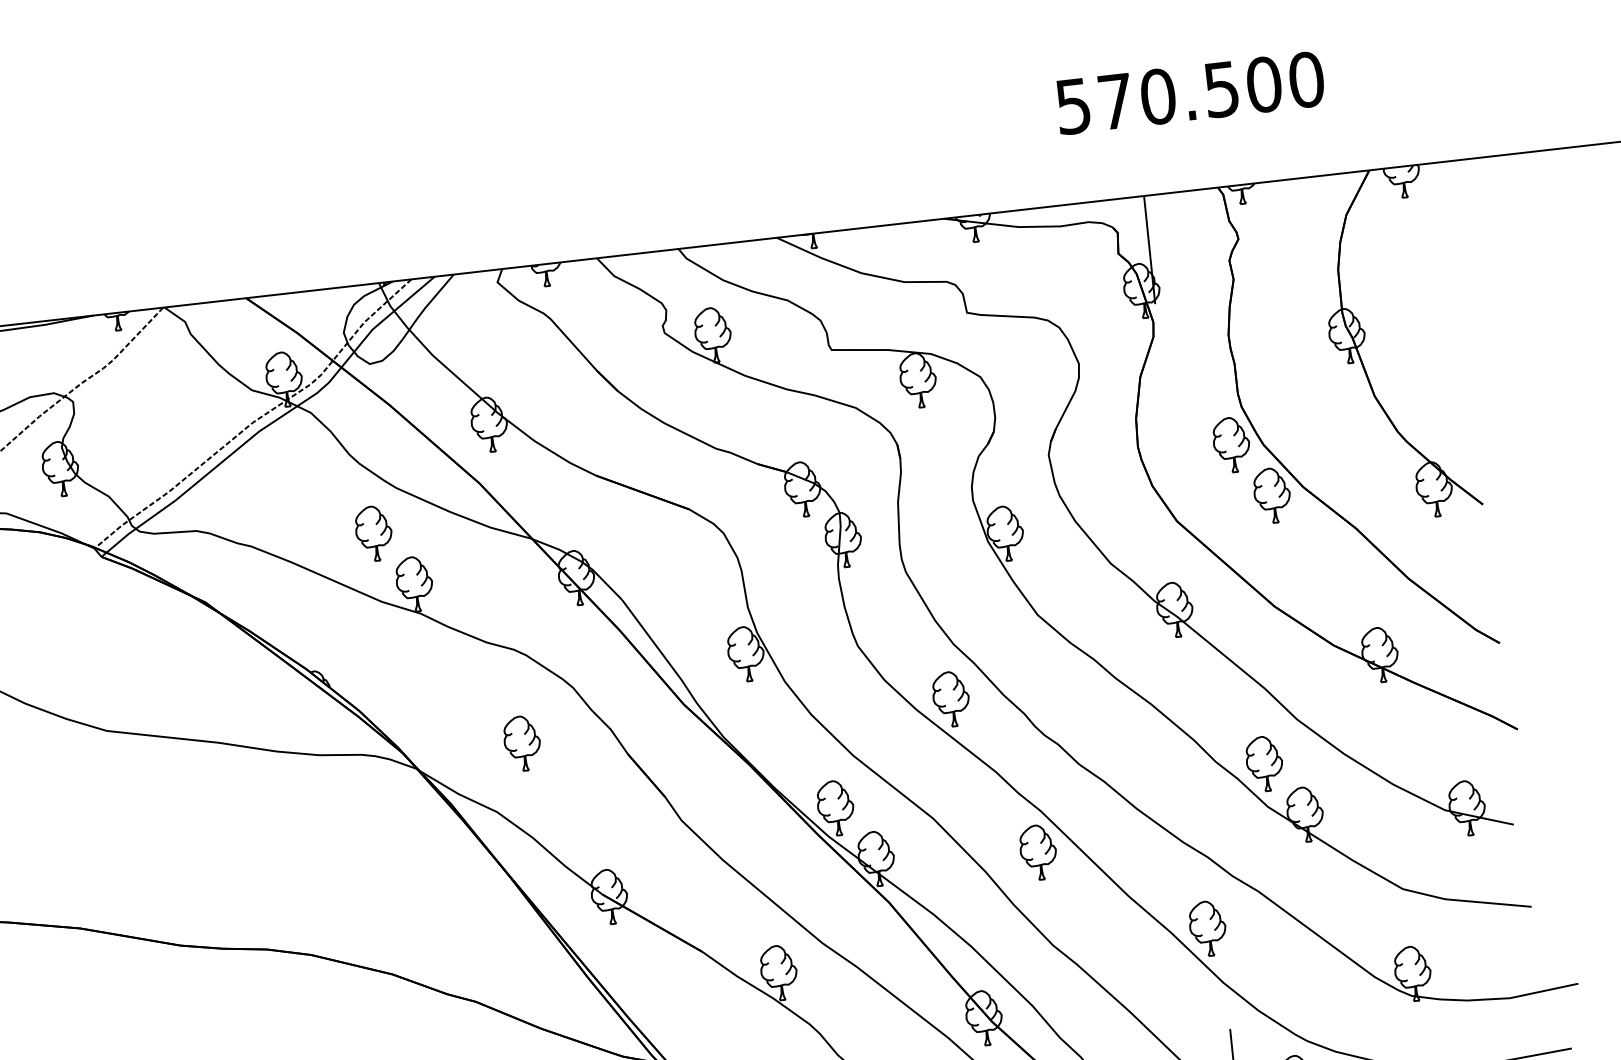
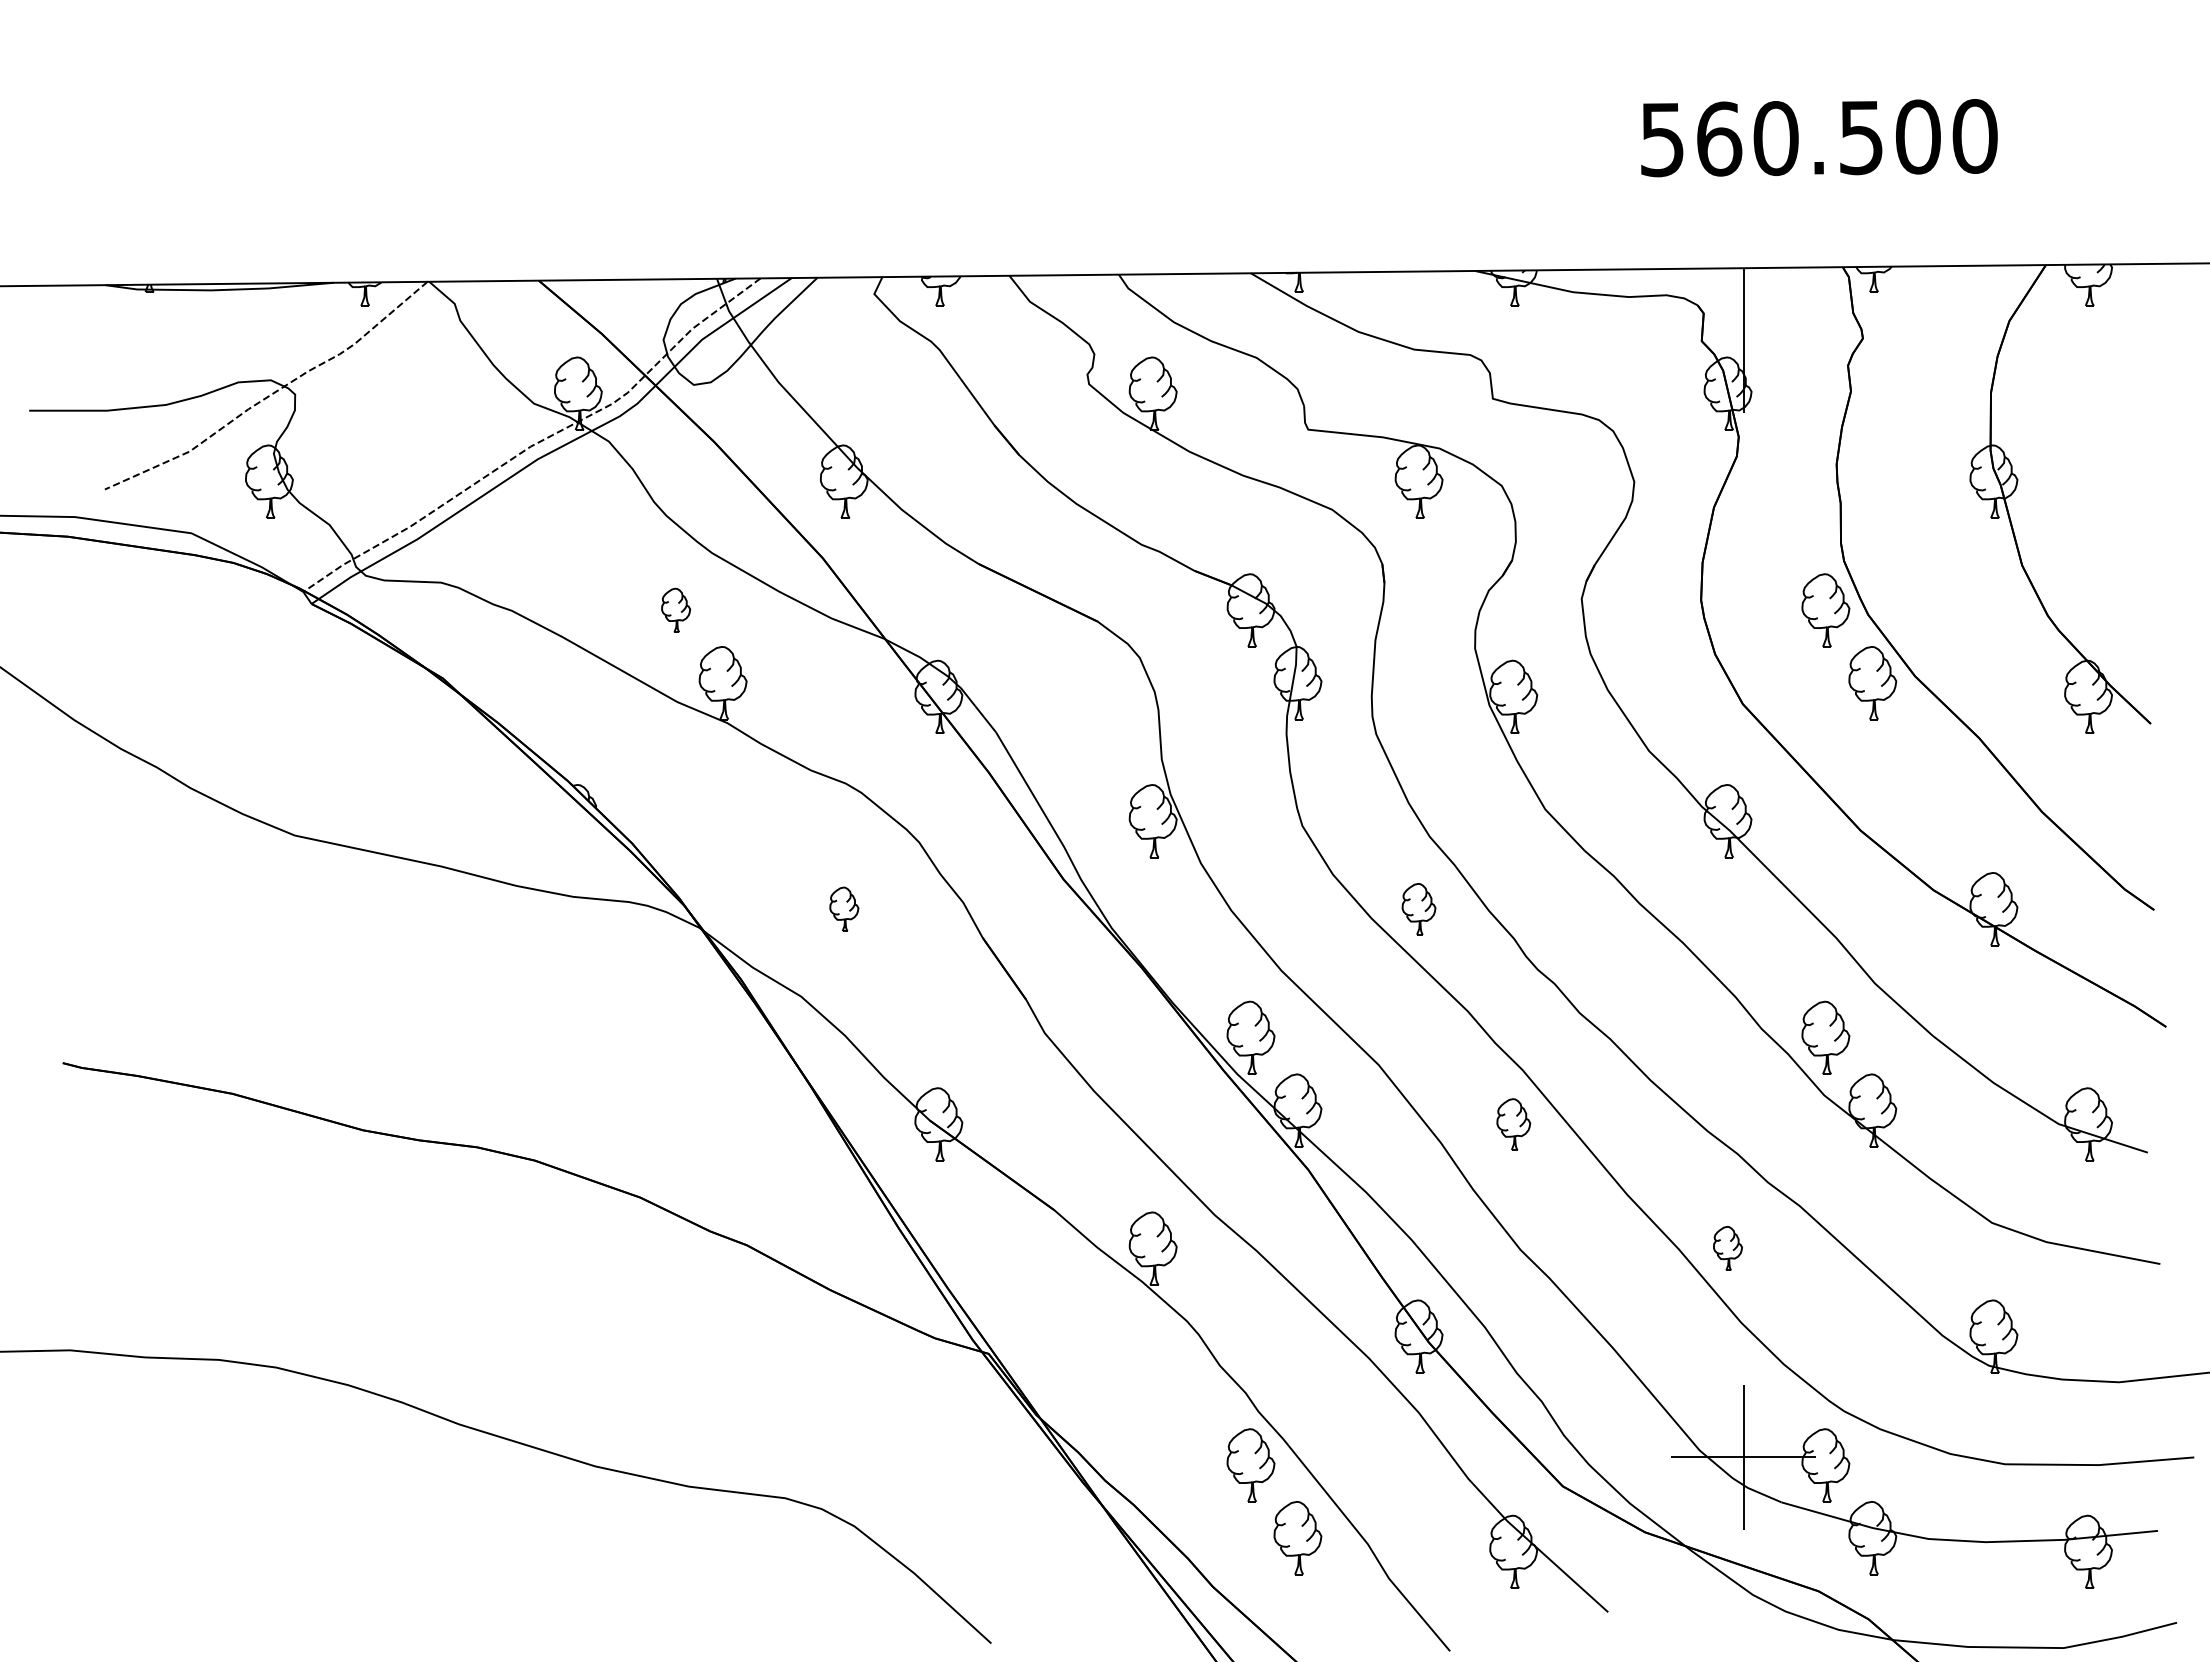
text: (1116, 101) -> (1719, 138), 570.500 -> 560.500
part: (373, 533) -> (675, 610), size x0.6
part: (950, 699) -> (1418, 909), size x0.7
part: (522, 743) -> (844, 909), size x0.6
part: (1038, 852) -> (1513, 1124), size x0.7
part: (1207, 928) -> (1727, 1248), size x0.6

